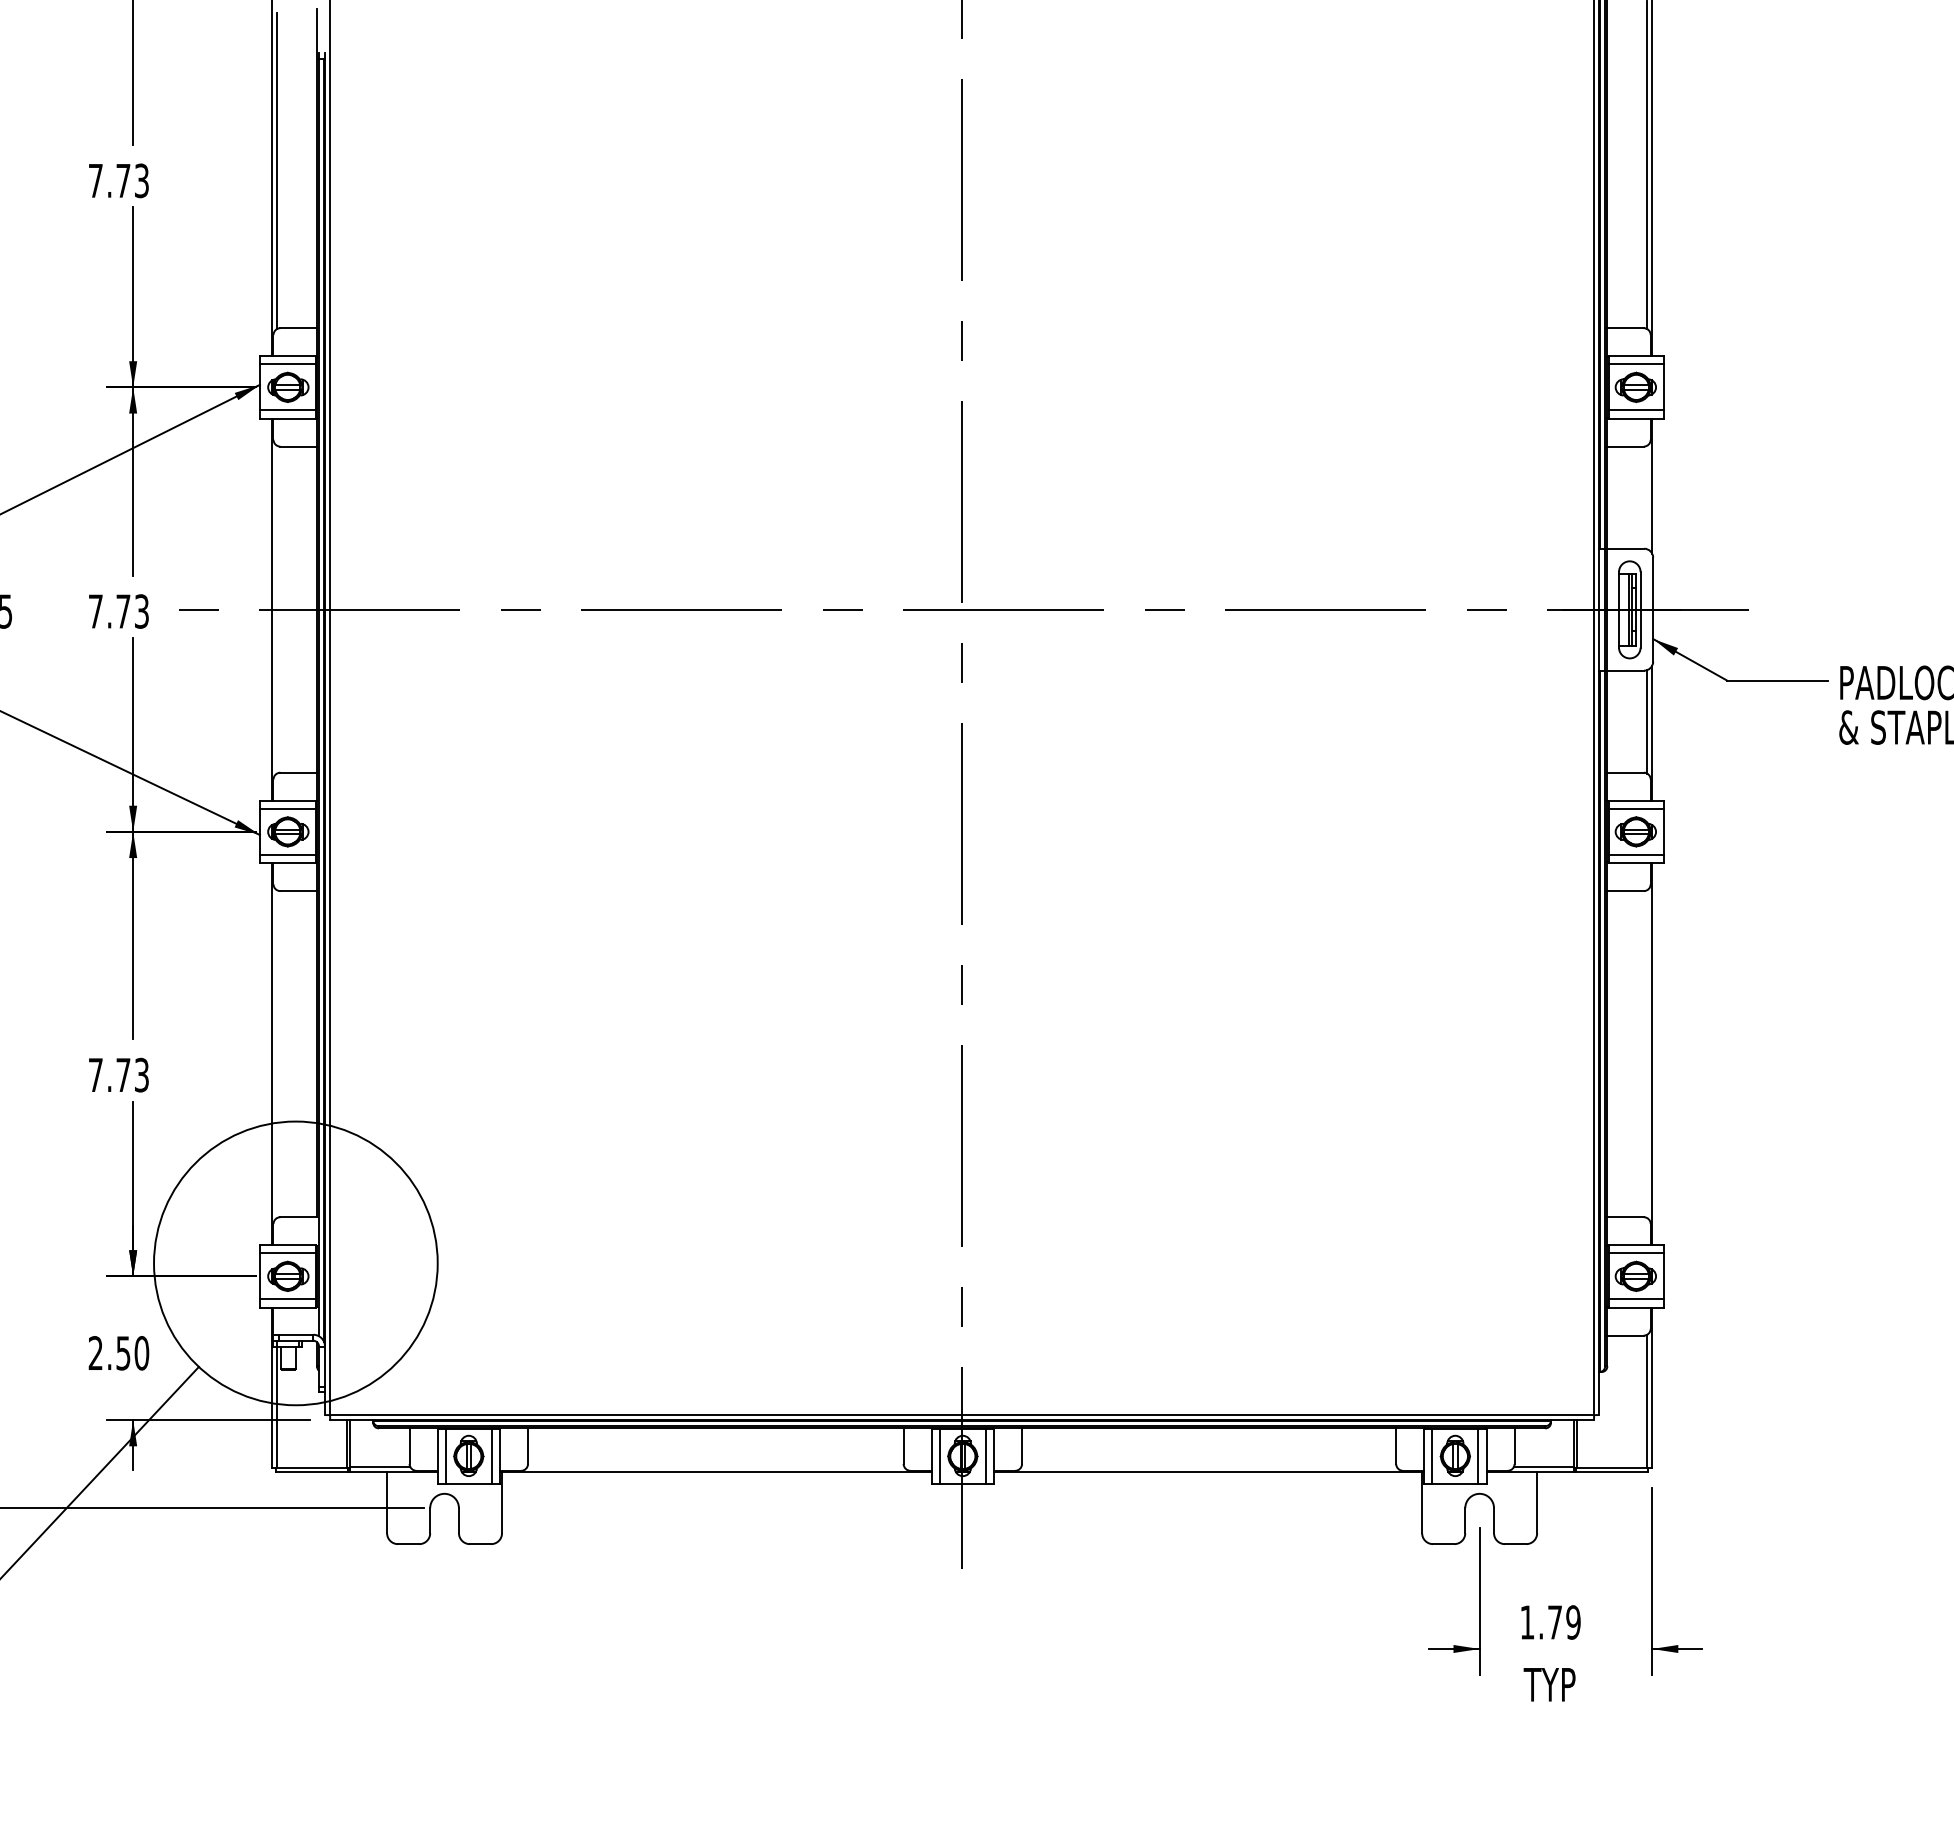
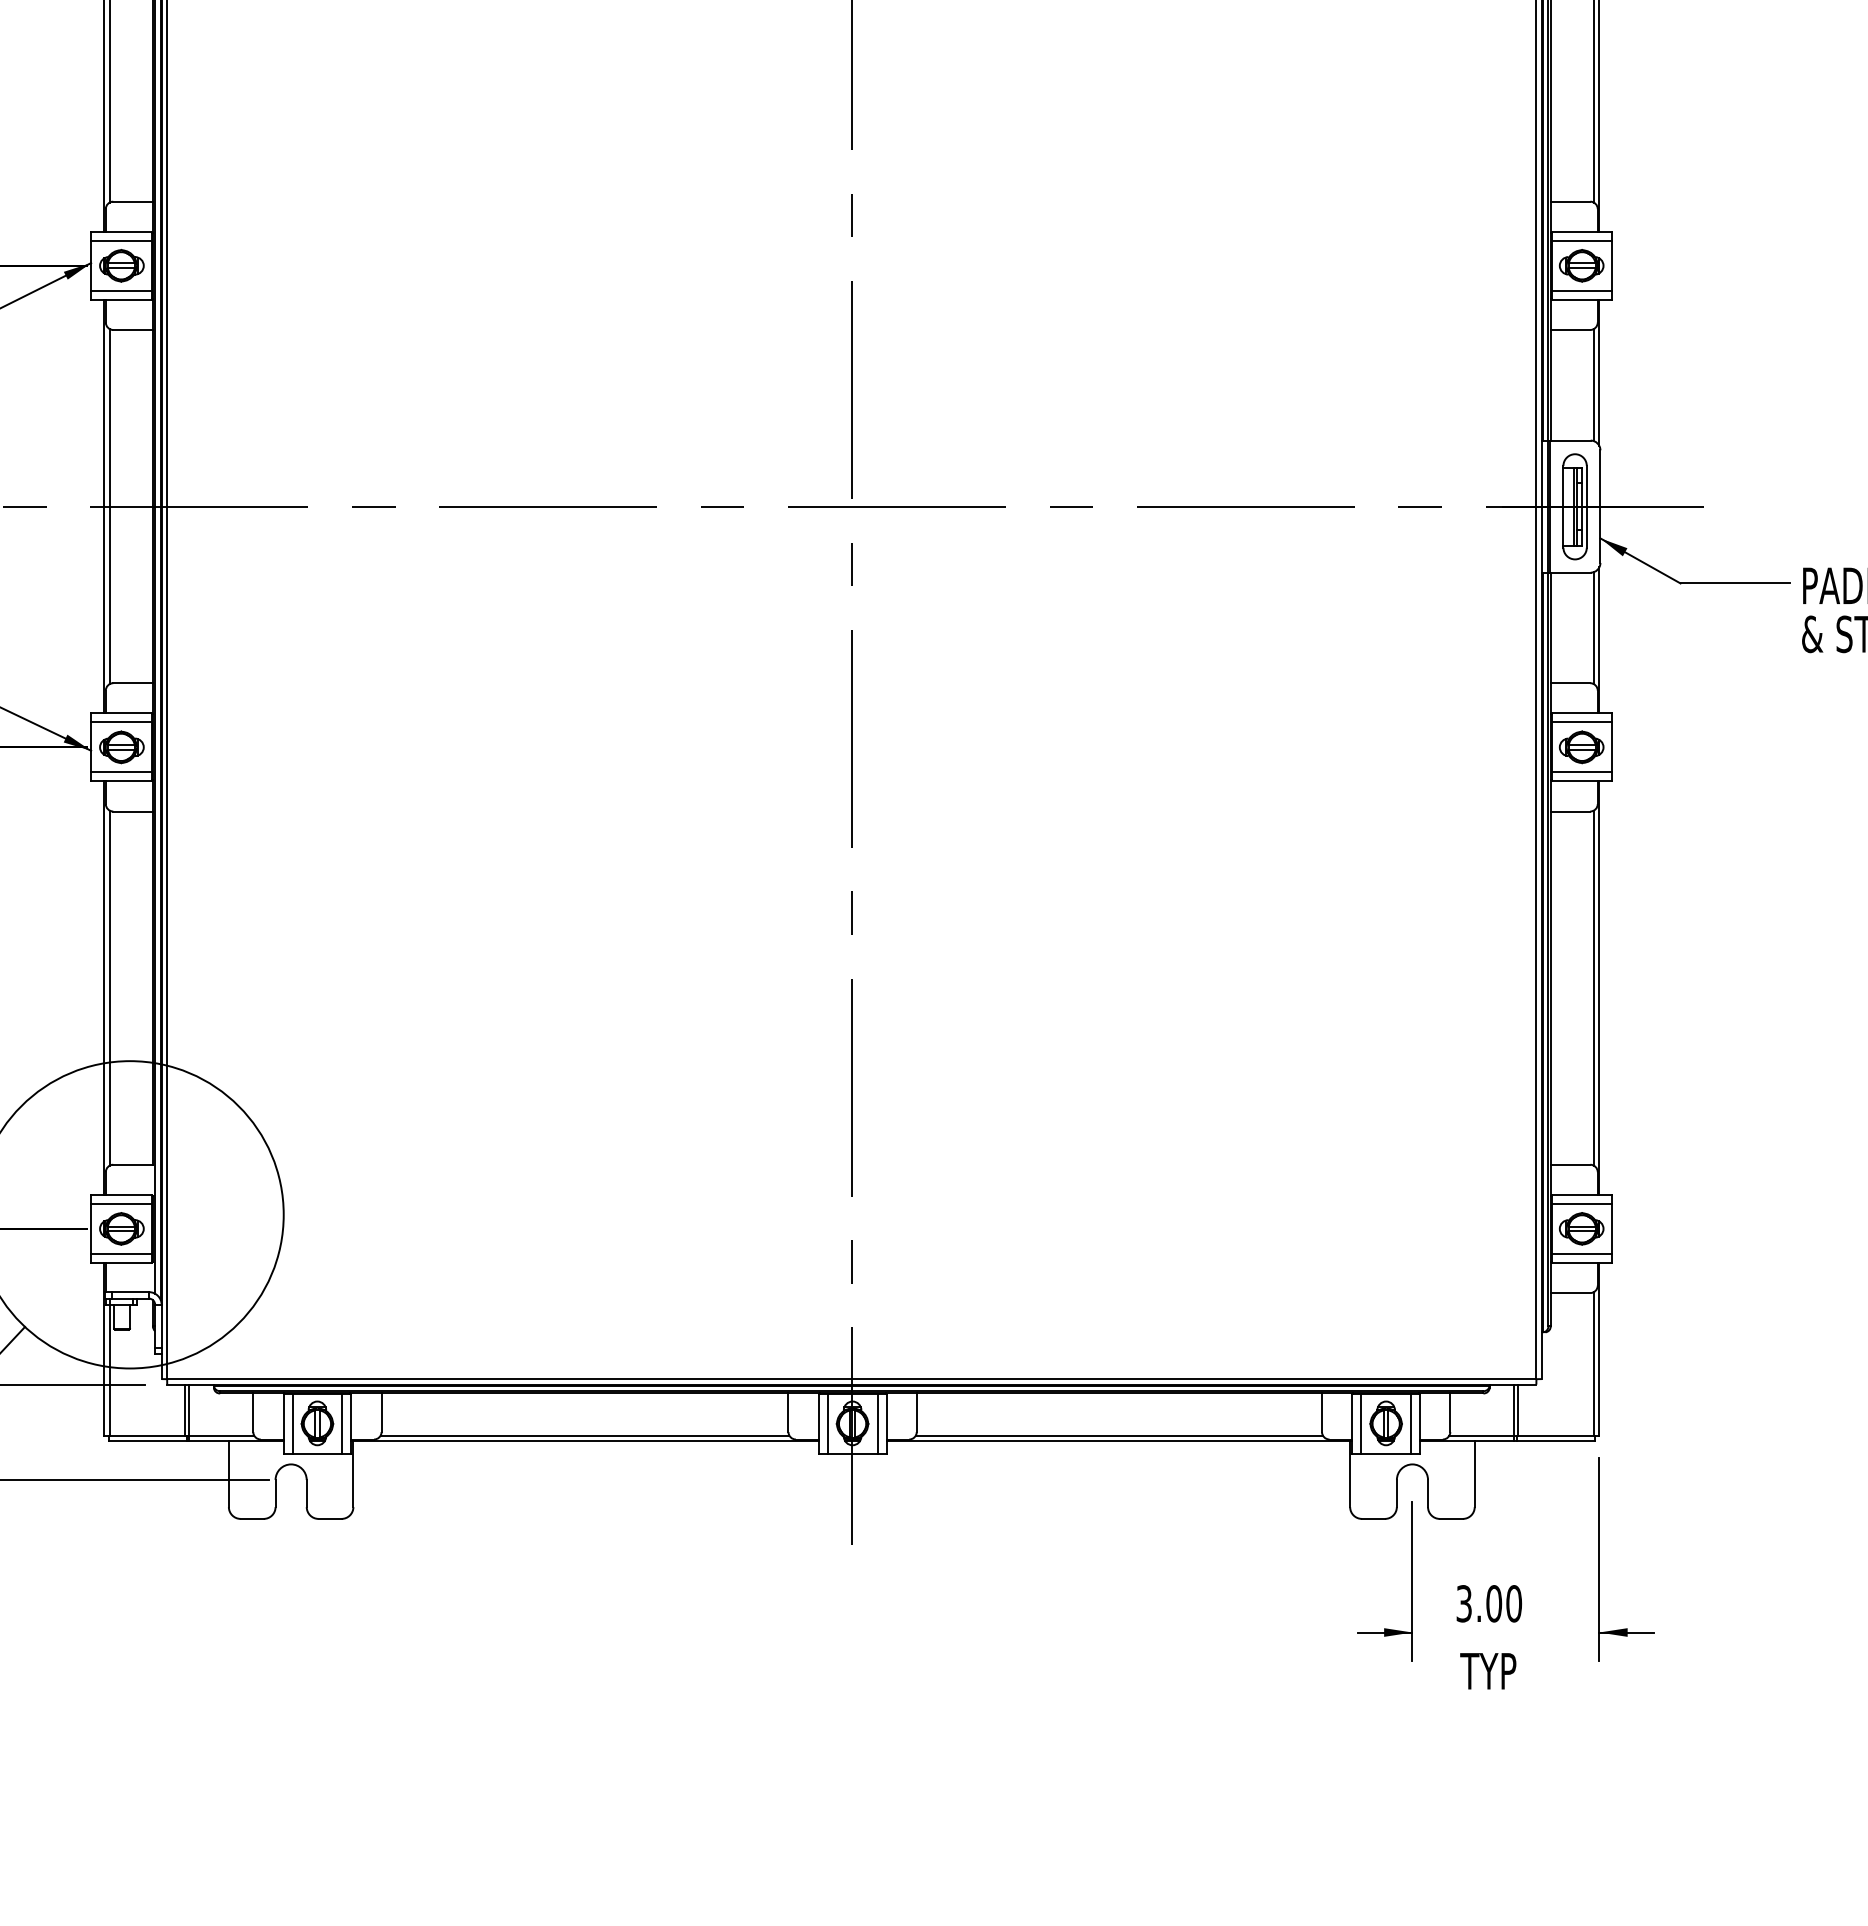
line: (1647, 497) -> (1594, 385), added
line: (277, 609) -> (110, 506), added
line: (277, 1053) -> (110, 987), added
line: (1647, 1053) -> (1594, 987), added
line: (715, 1467) -> (584, 1435), added
line: (1208, 1467) -> (1118, 1435), added
text: (1550, 1622) -> (1489, 1603), 1.79 -> 3.00

